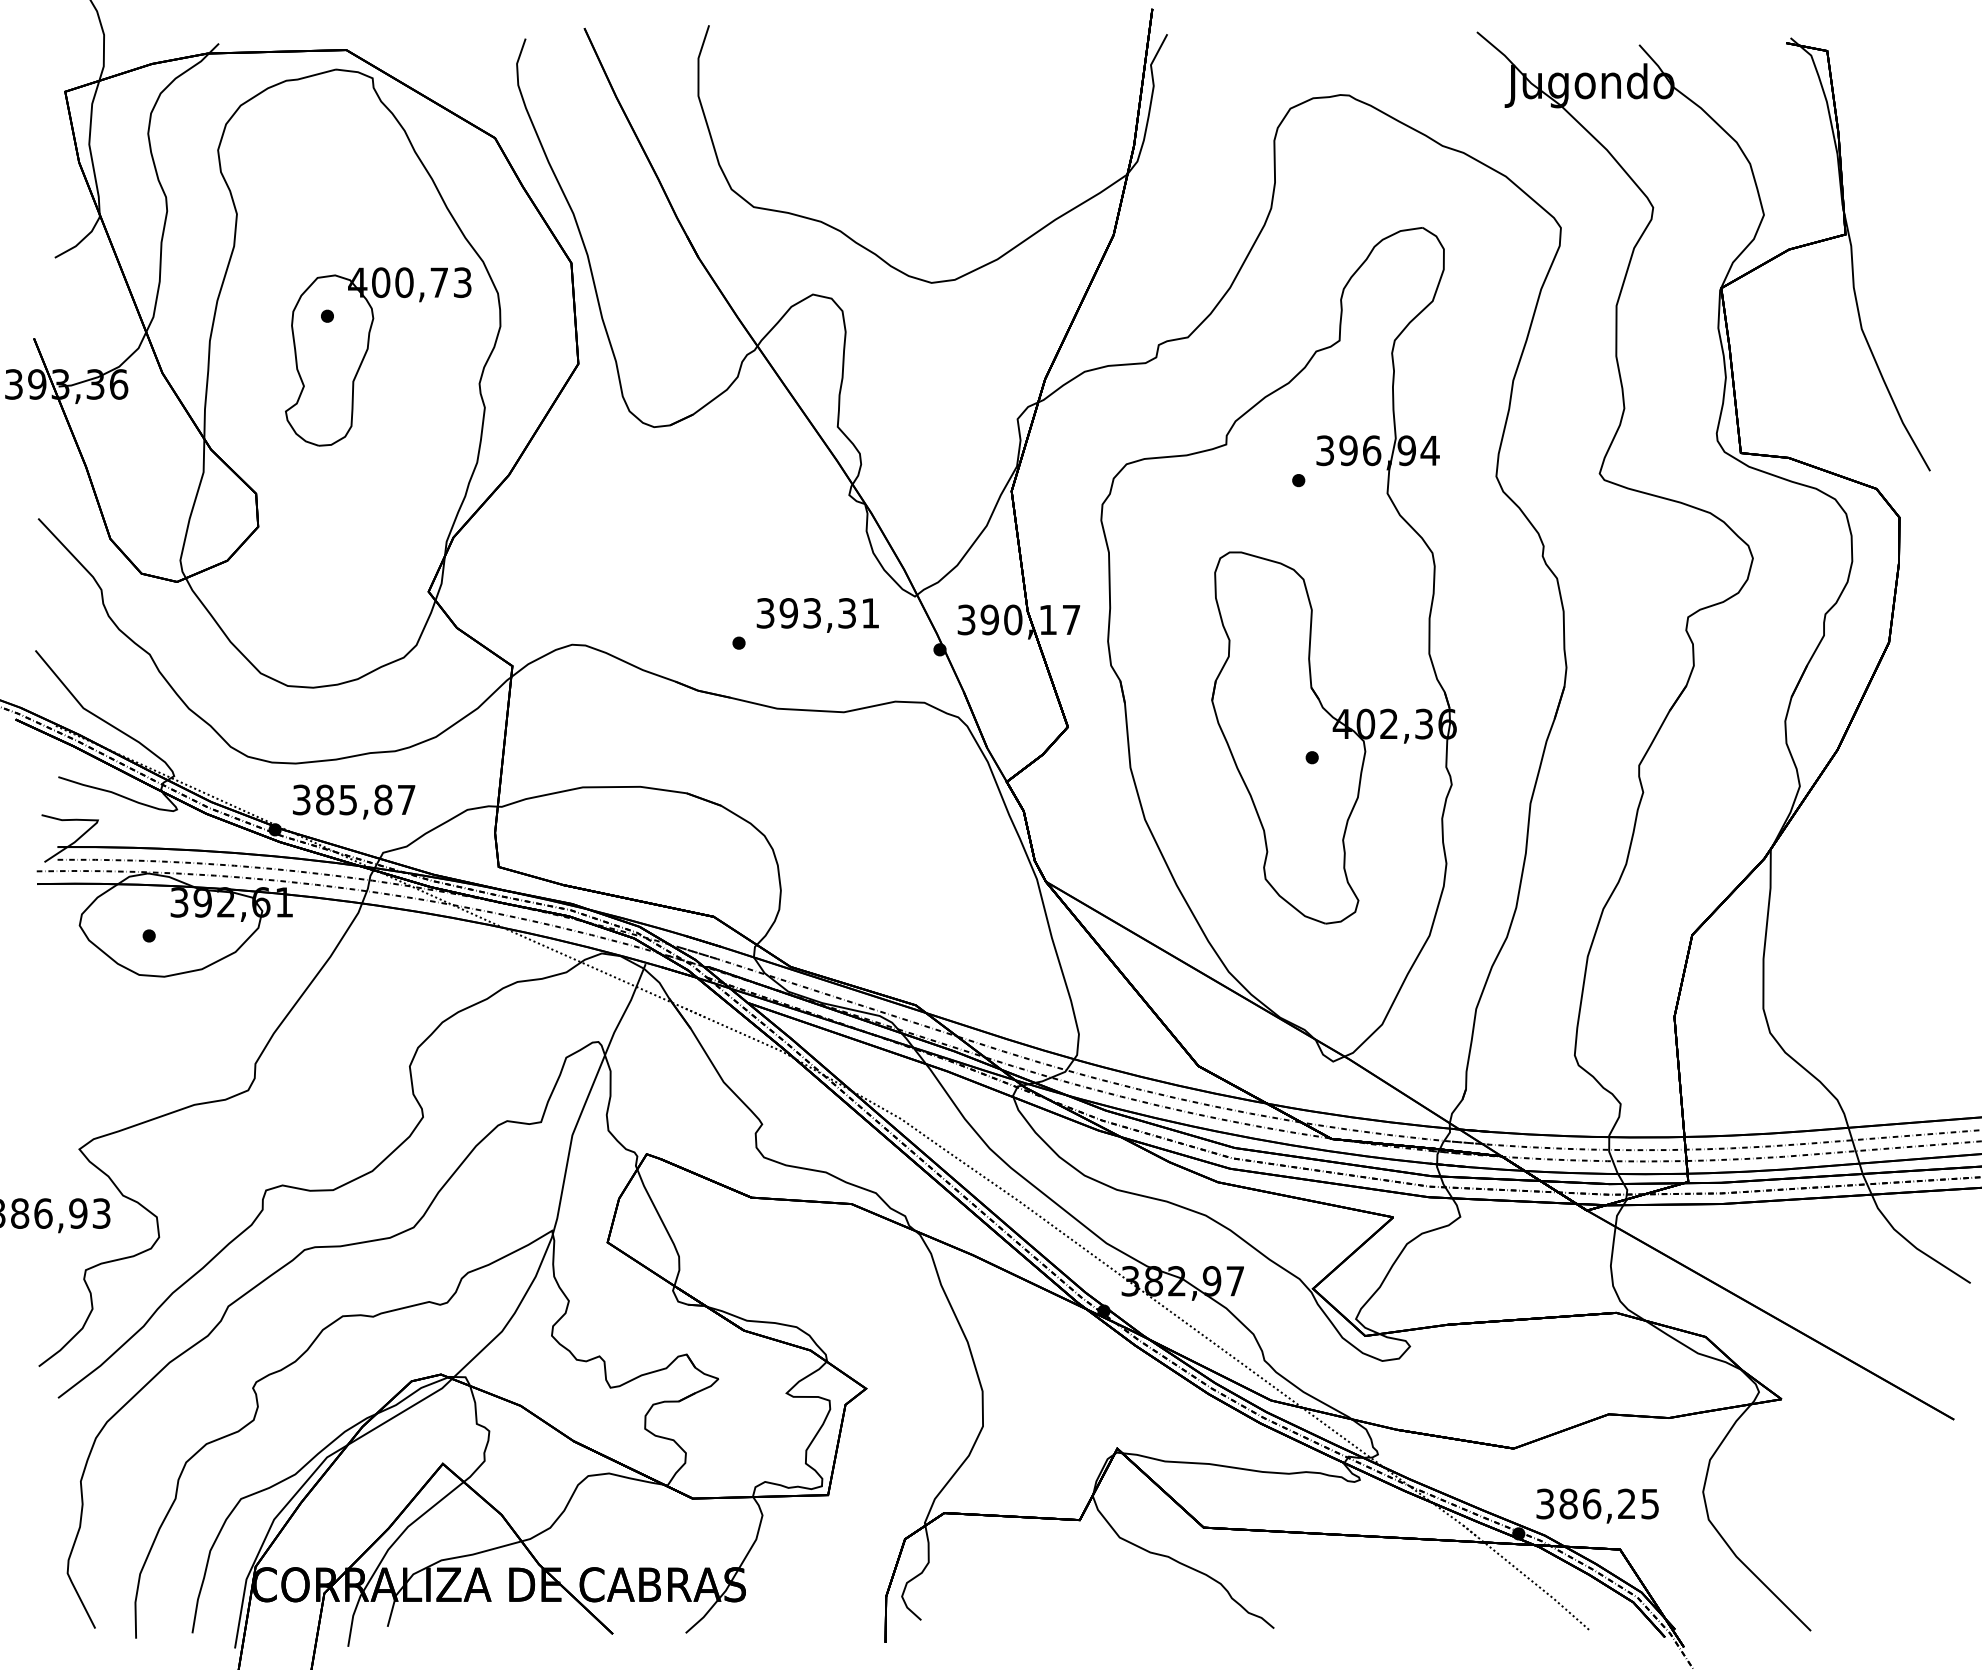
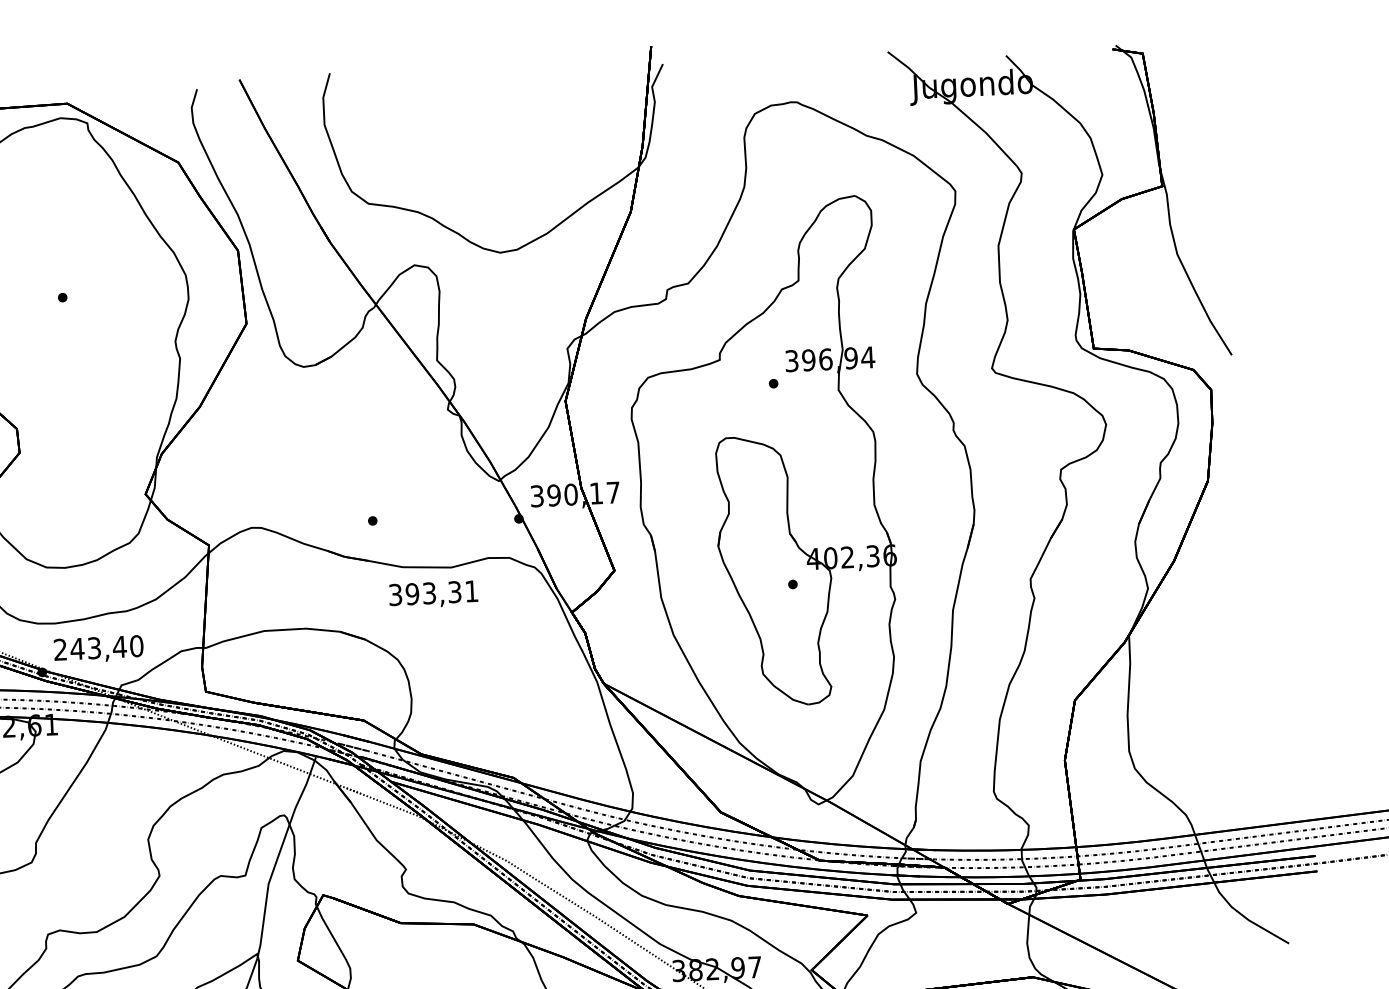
part: (367, 352) -> (93, 322), removed
text: (817, 615) -> (433, 594), moved
text: (353, 799) -> (98, 647), 385,87 -> 243,40

